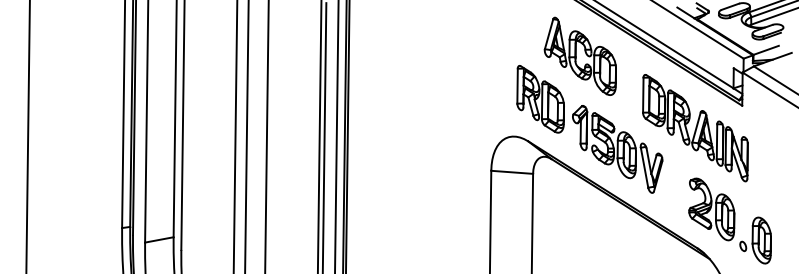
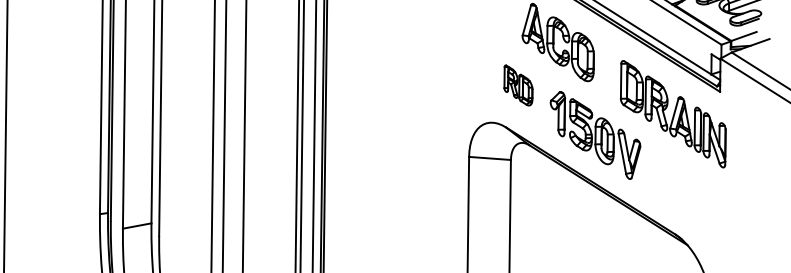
part: (540, 99) -> (518, 85), size x0.6
part: (729, 220) -> (707, 206), removed

